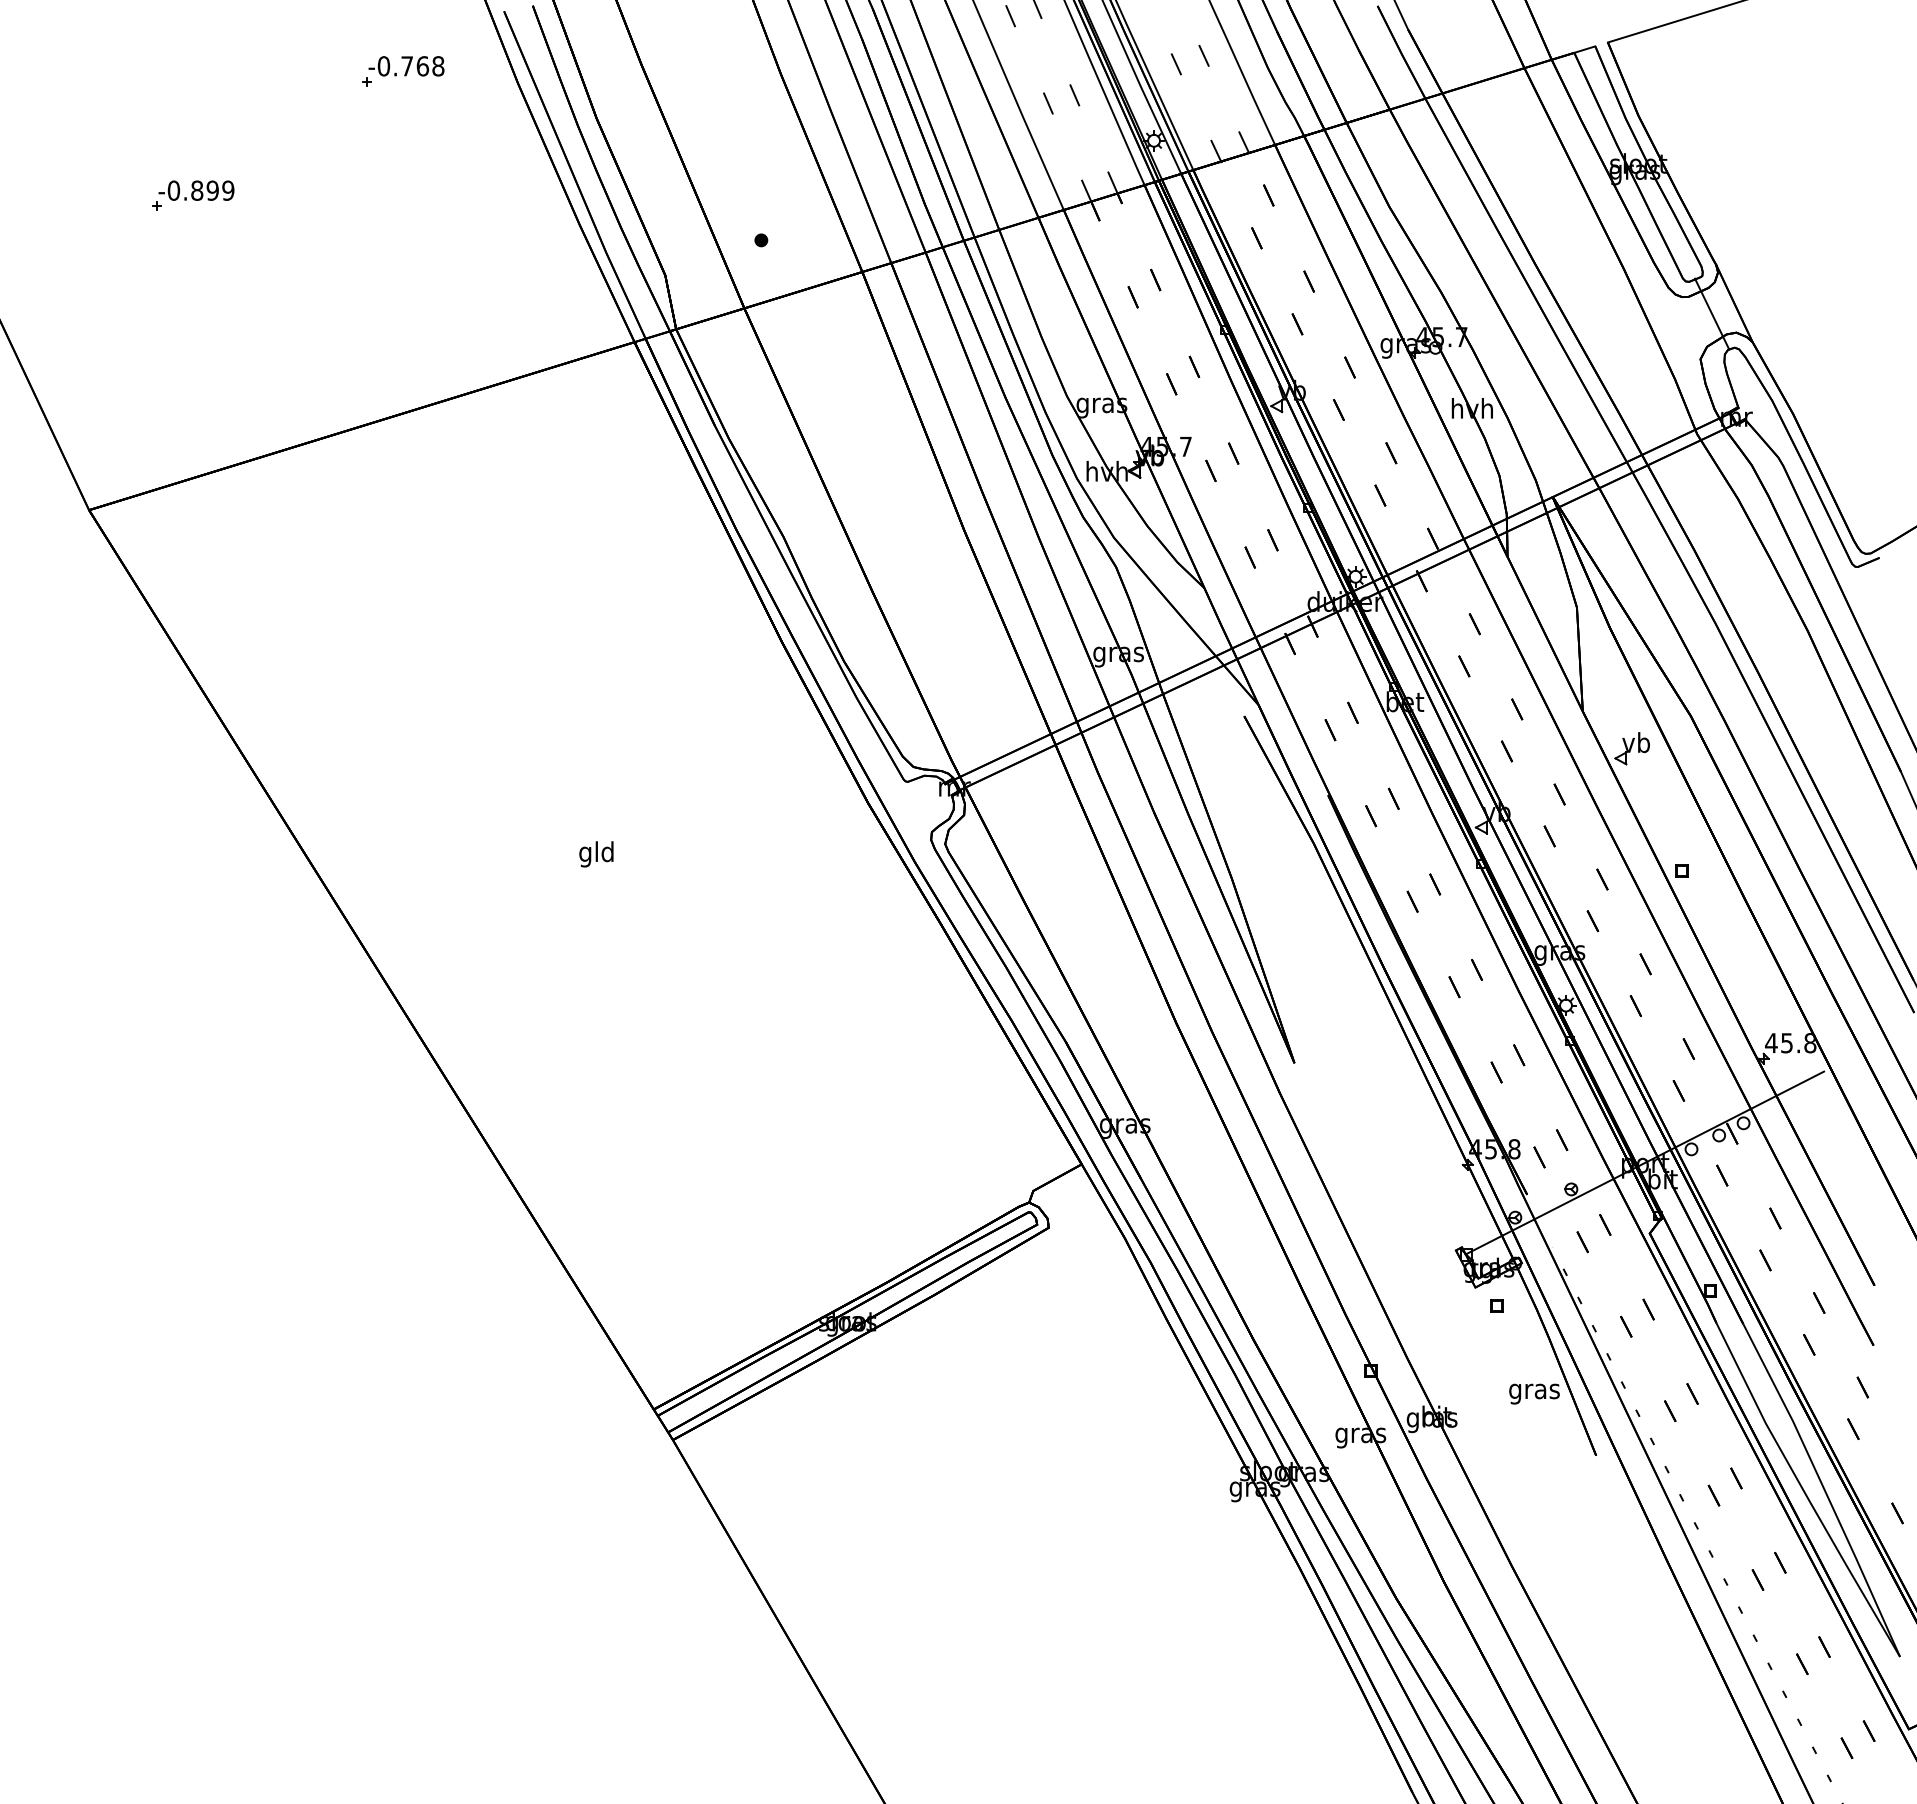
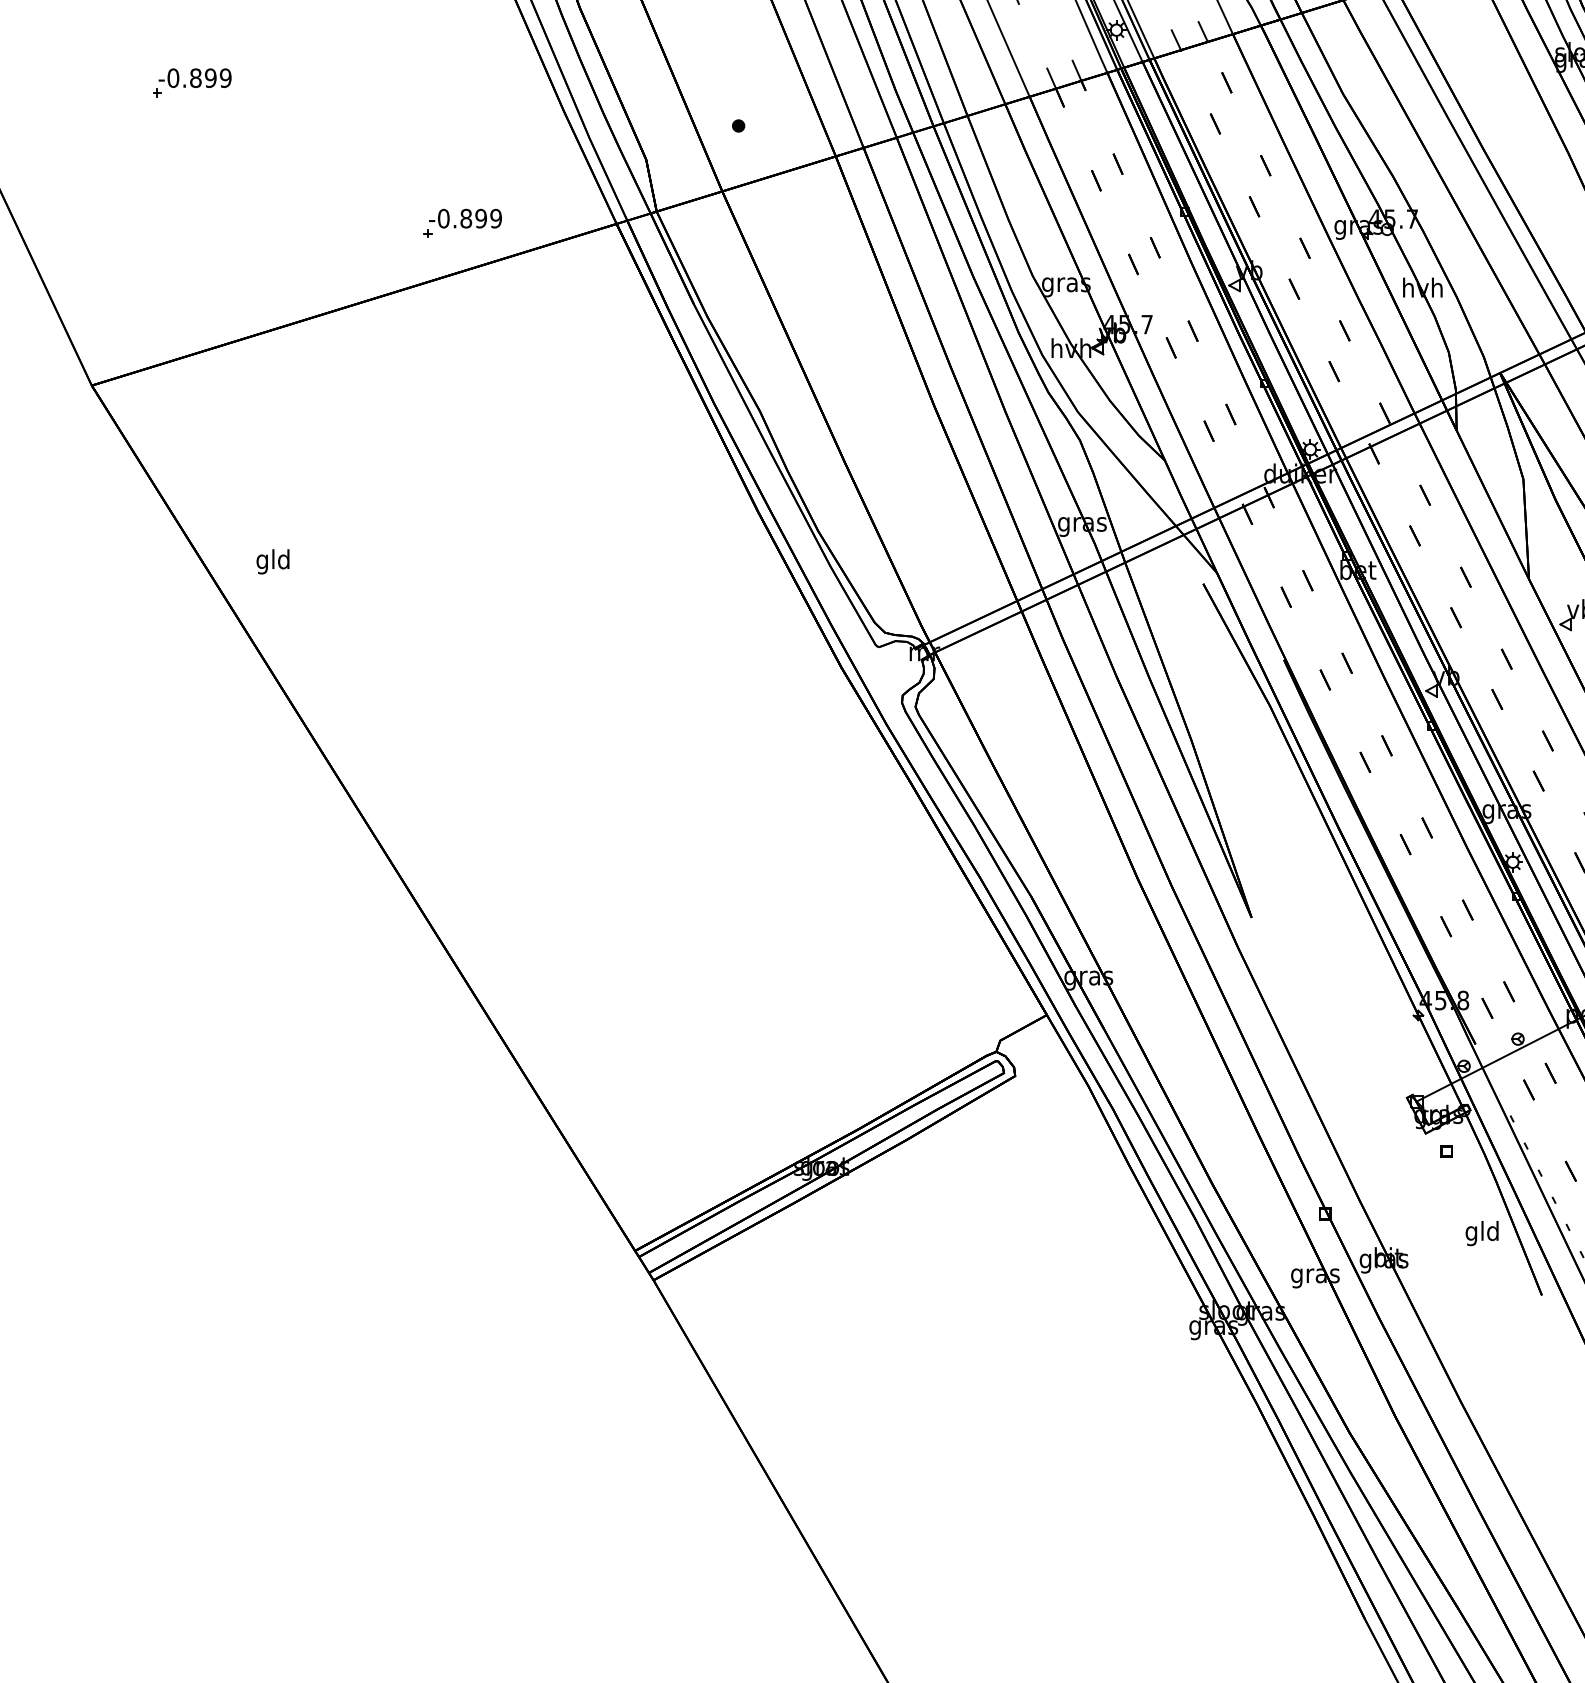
part: (474, 341) -> (462, 223), added
text: (596, 854) -> (273, 561), moved
text: (1534, 1391) -> (1482, 1233), gras -> gld

